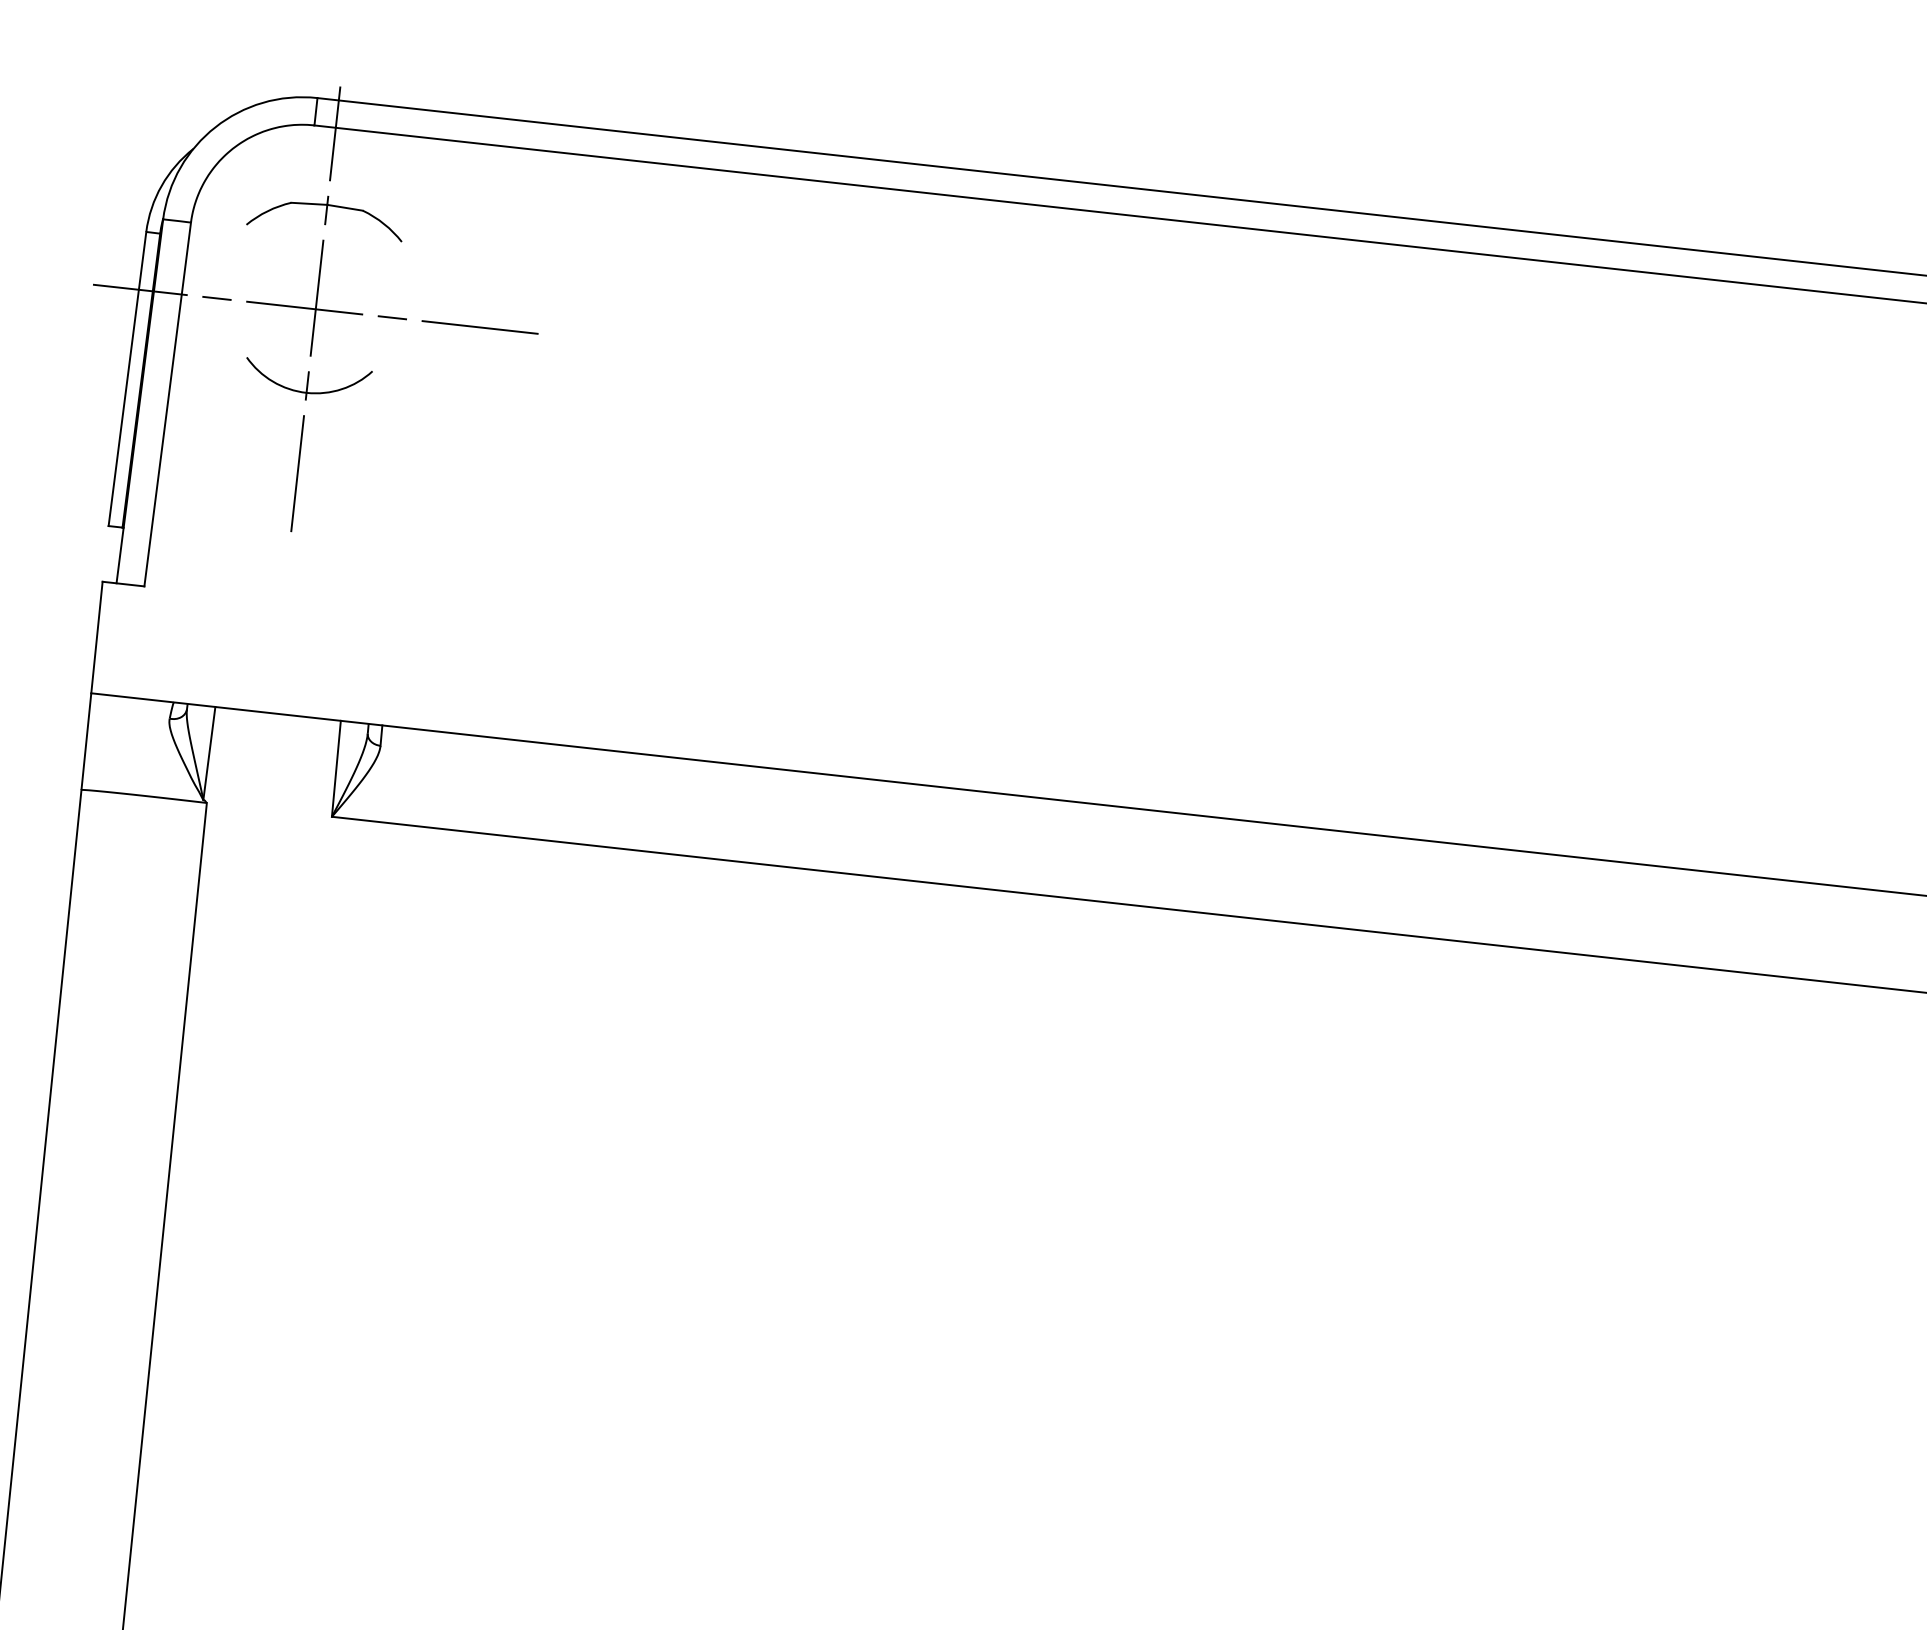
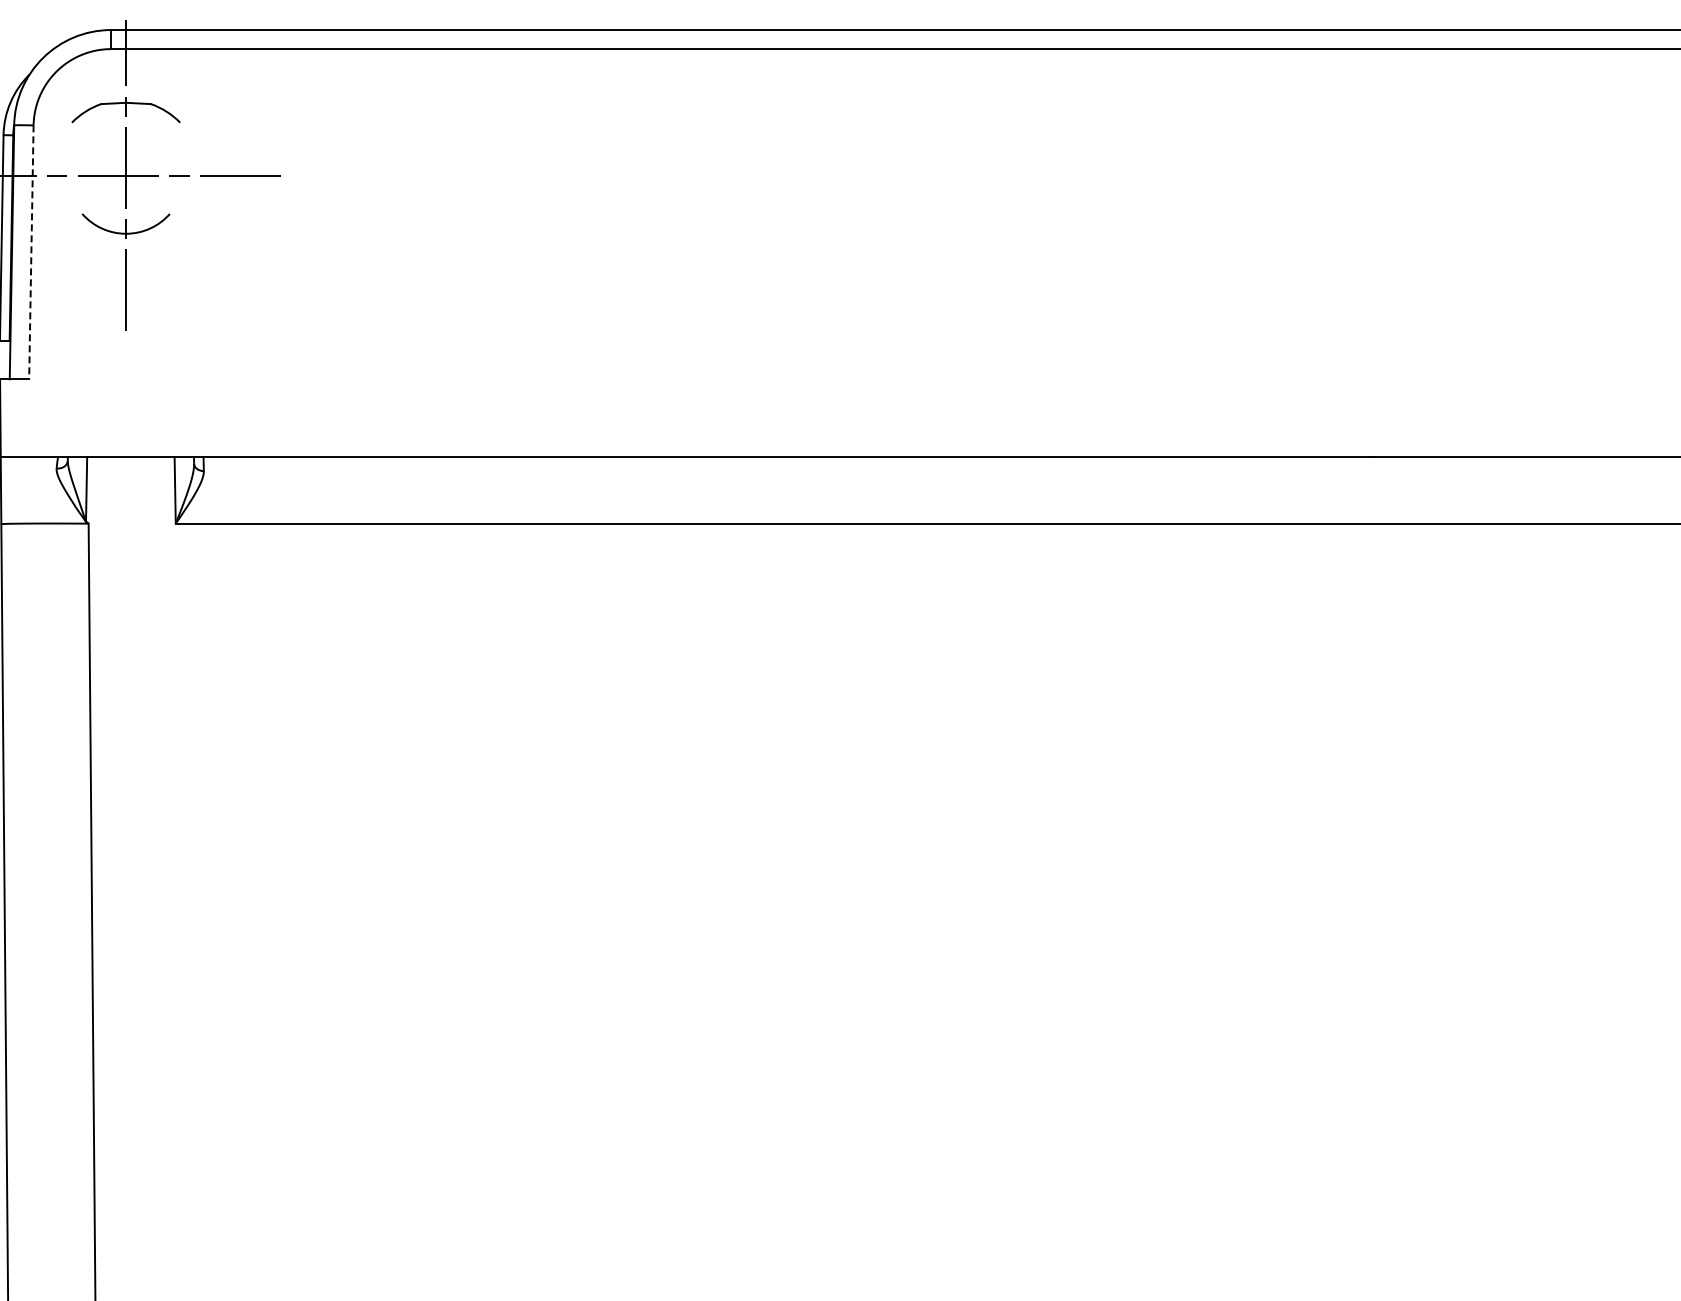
line: (167, 404) -> (31, 252), solid -> dashed

